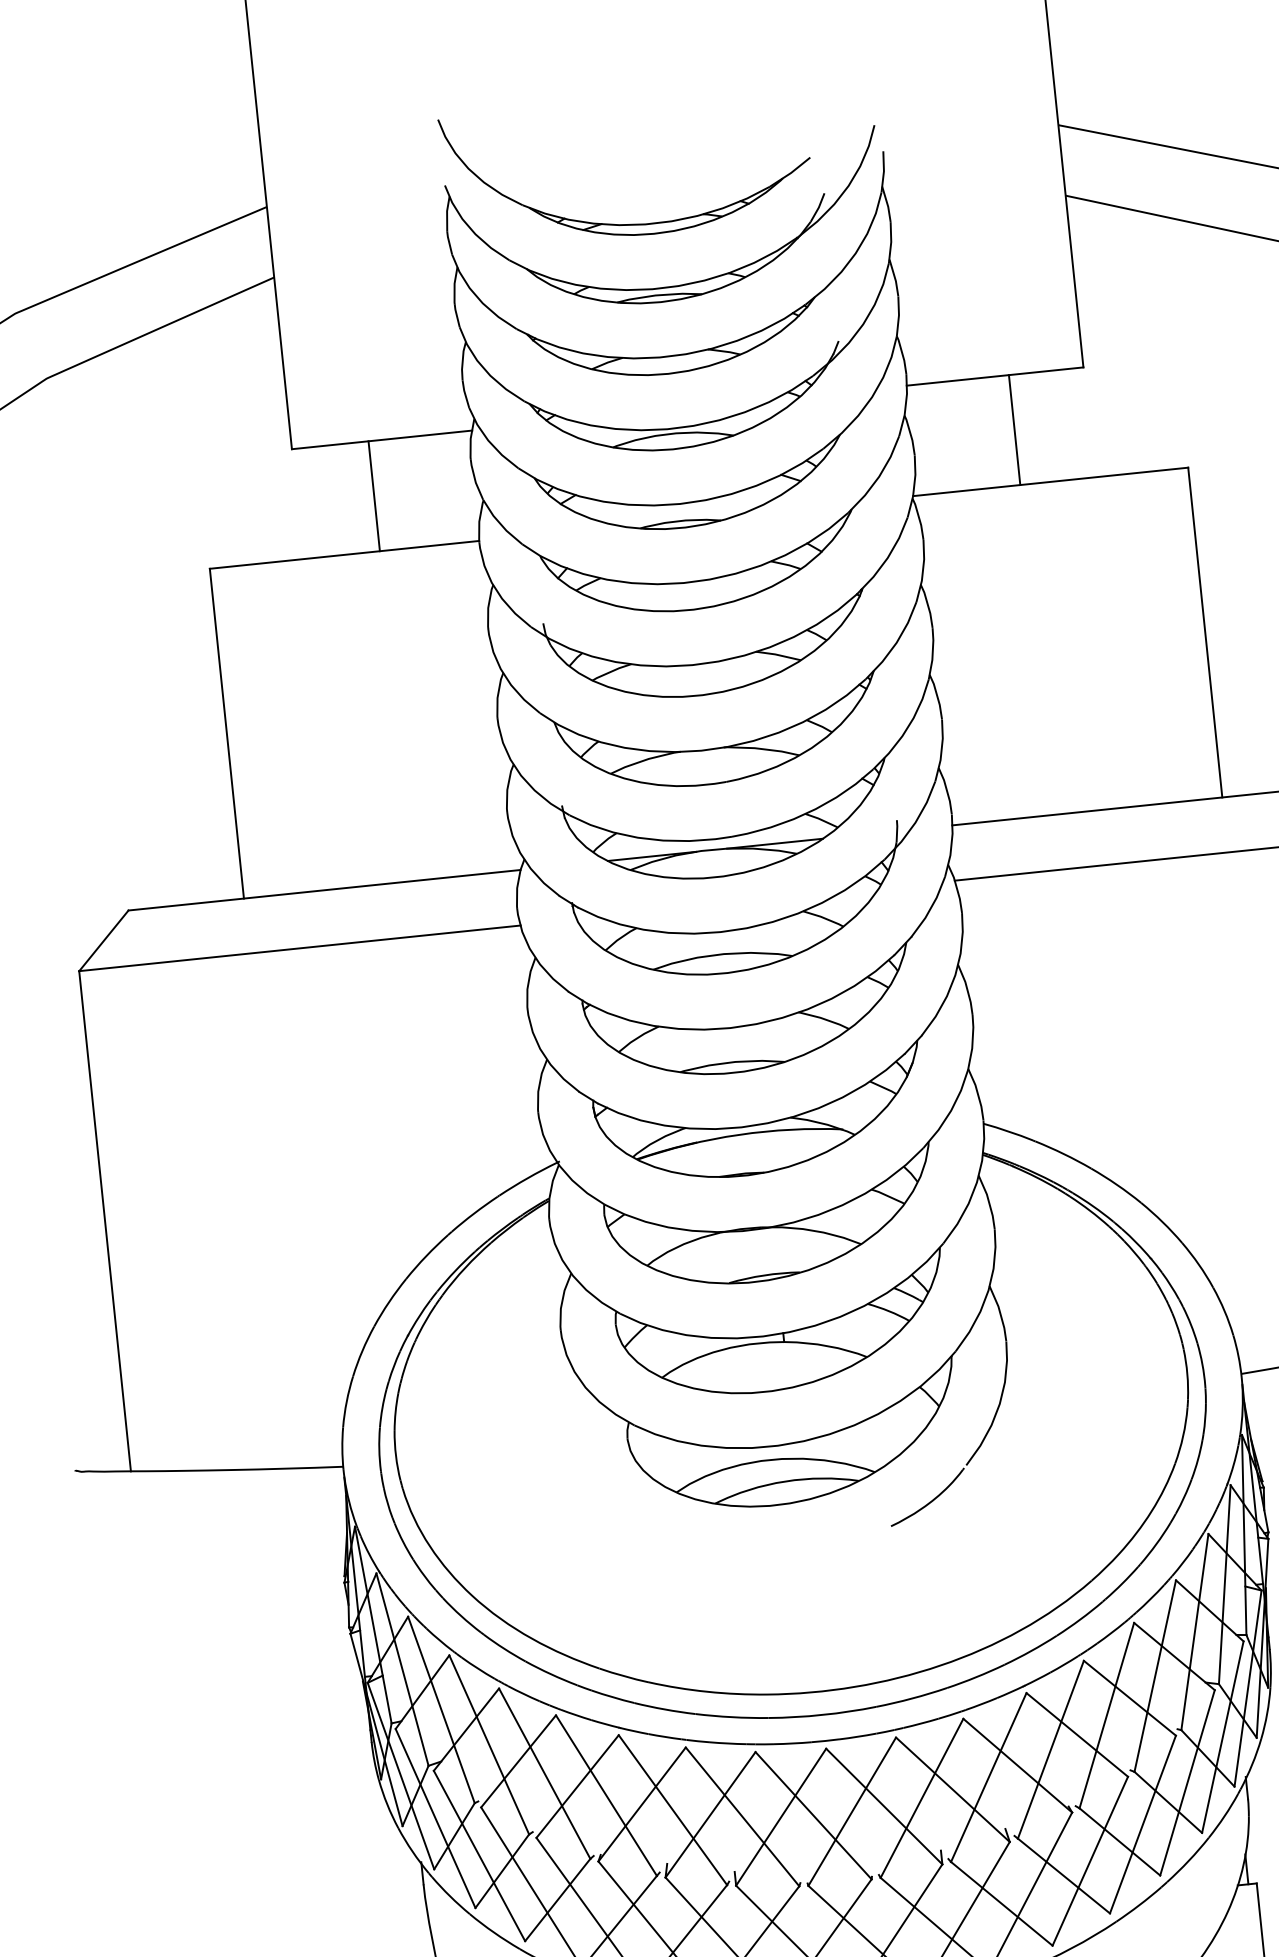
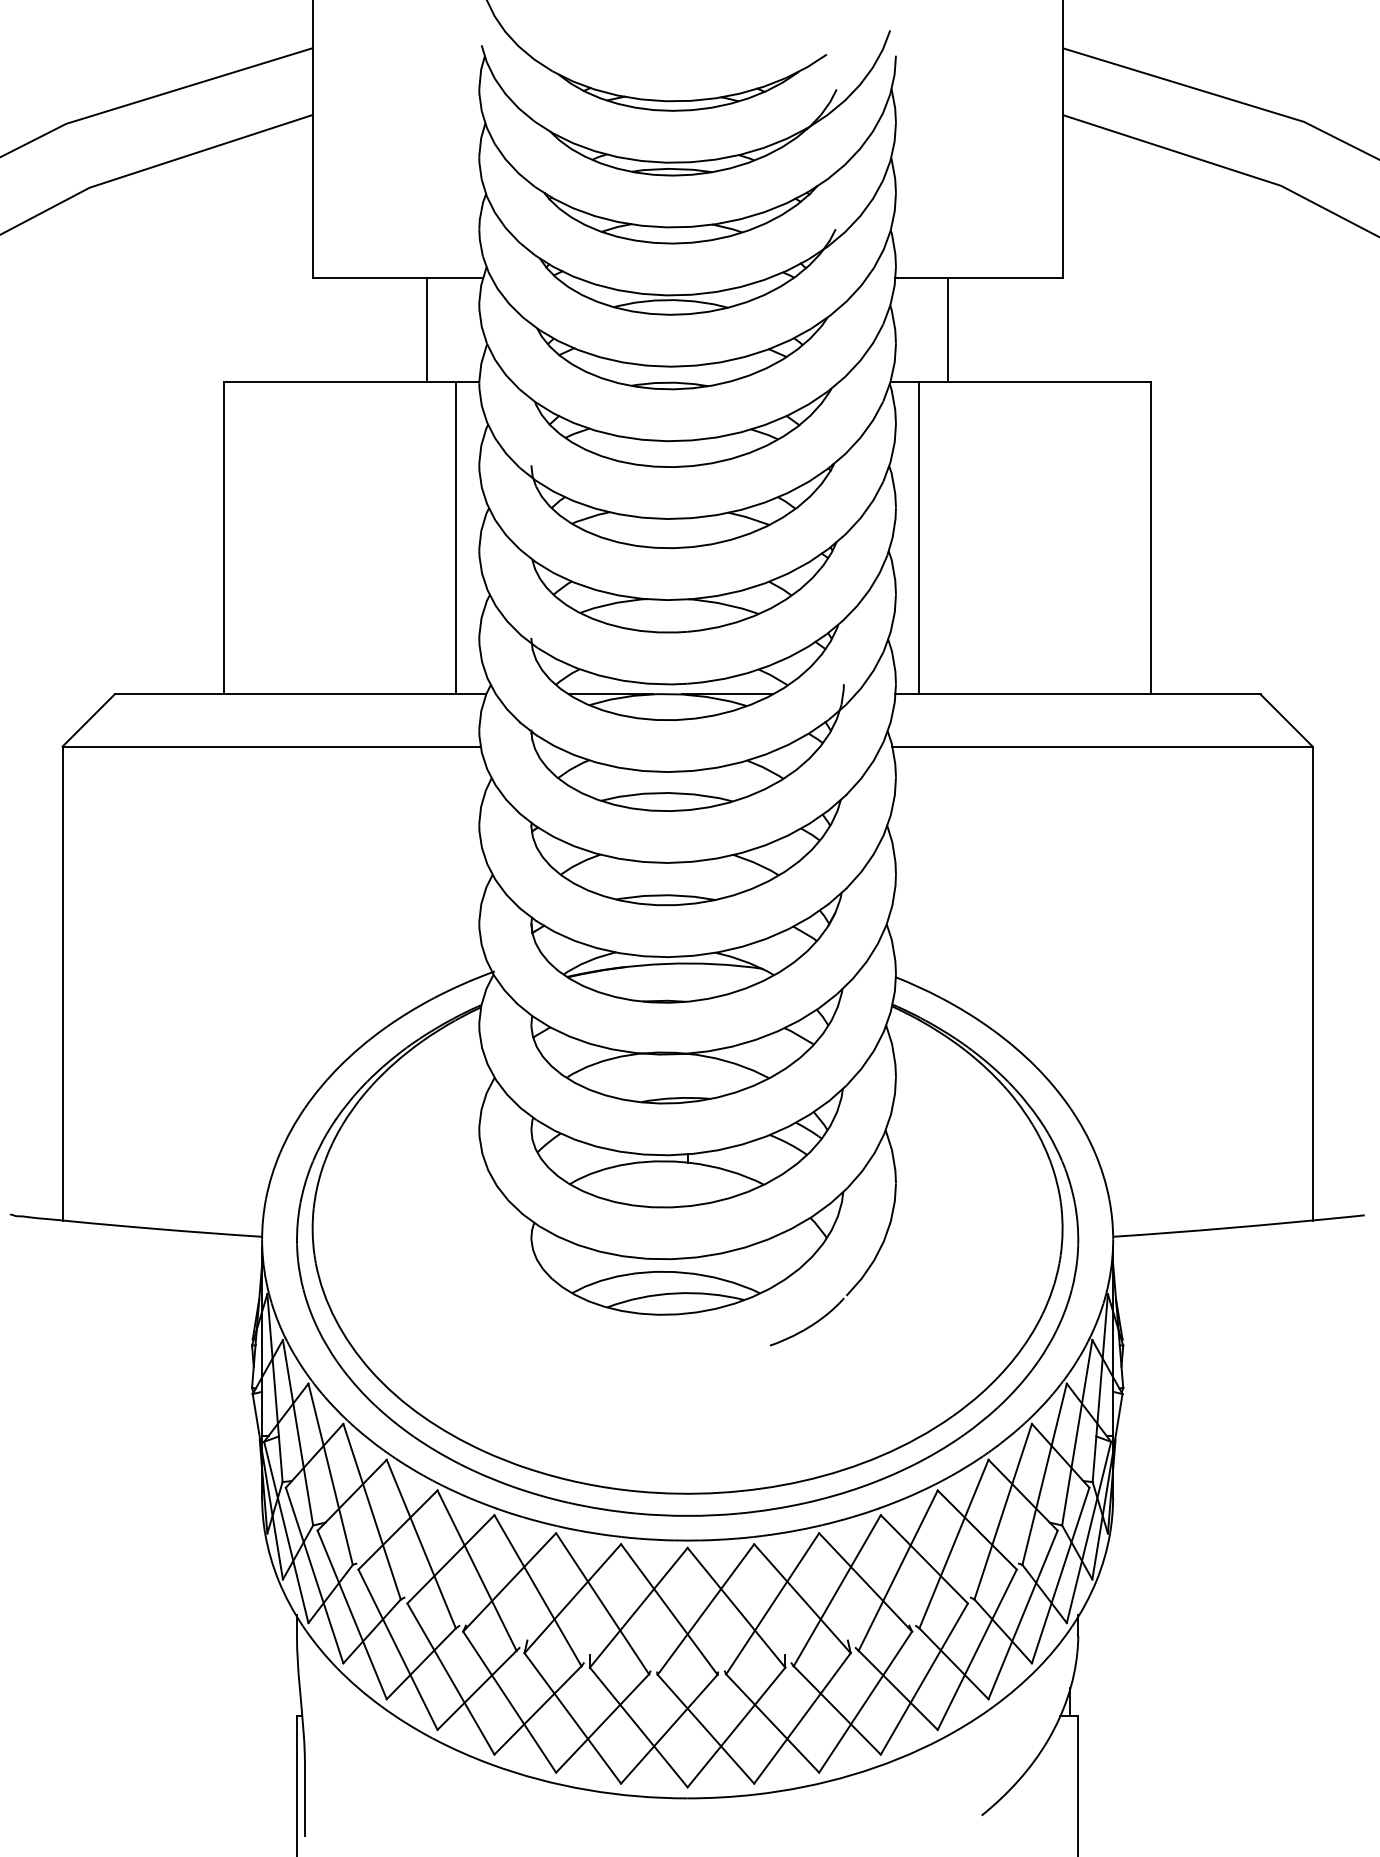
line: (1015, 429) -> (948, 329), moved
line: (374, 495) -> (427, 329), moved
line: (960, 657) -> (919, 537), added
line: (471, 707) -> (455, 537), added

